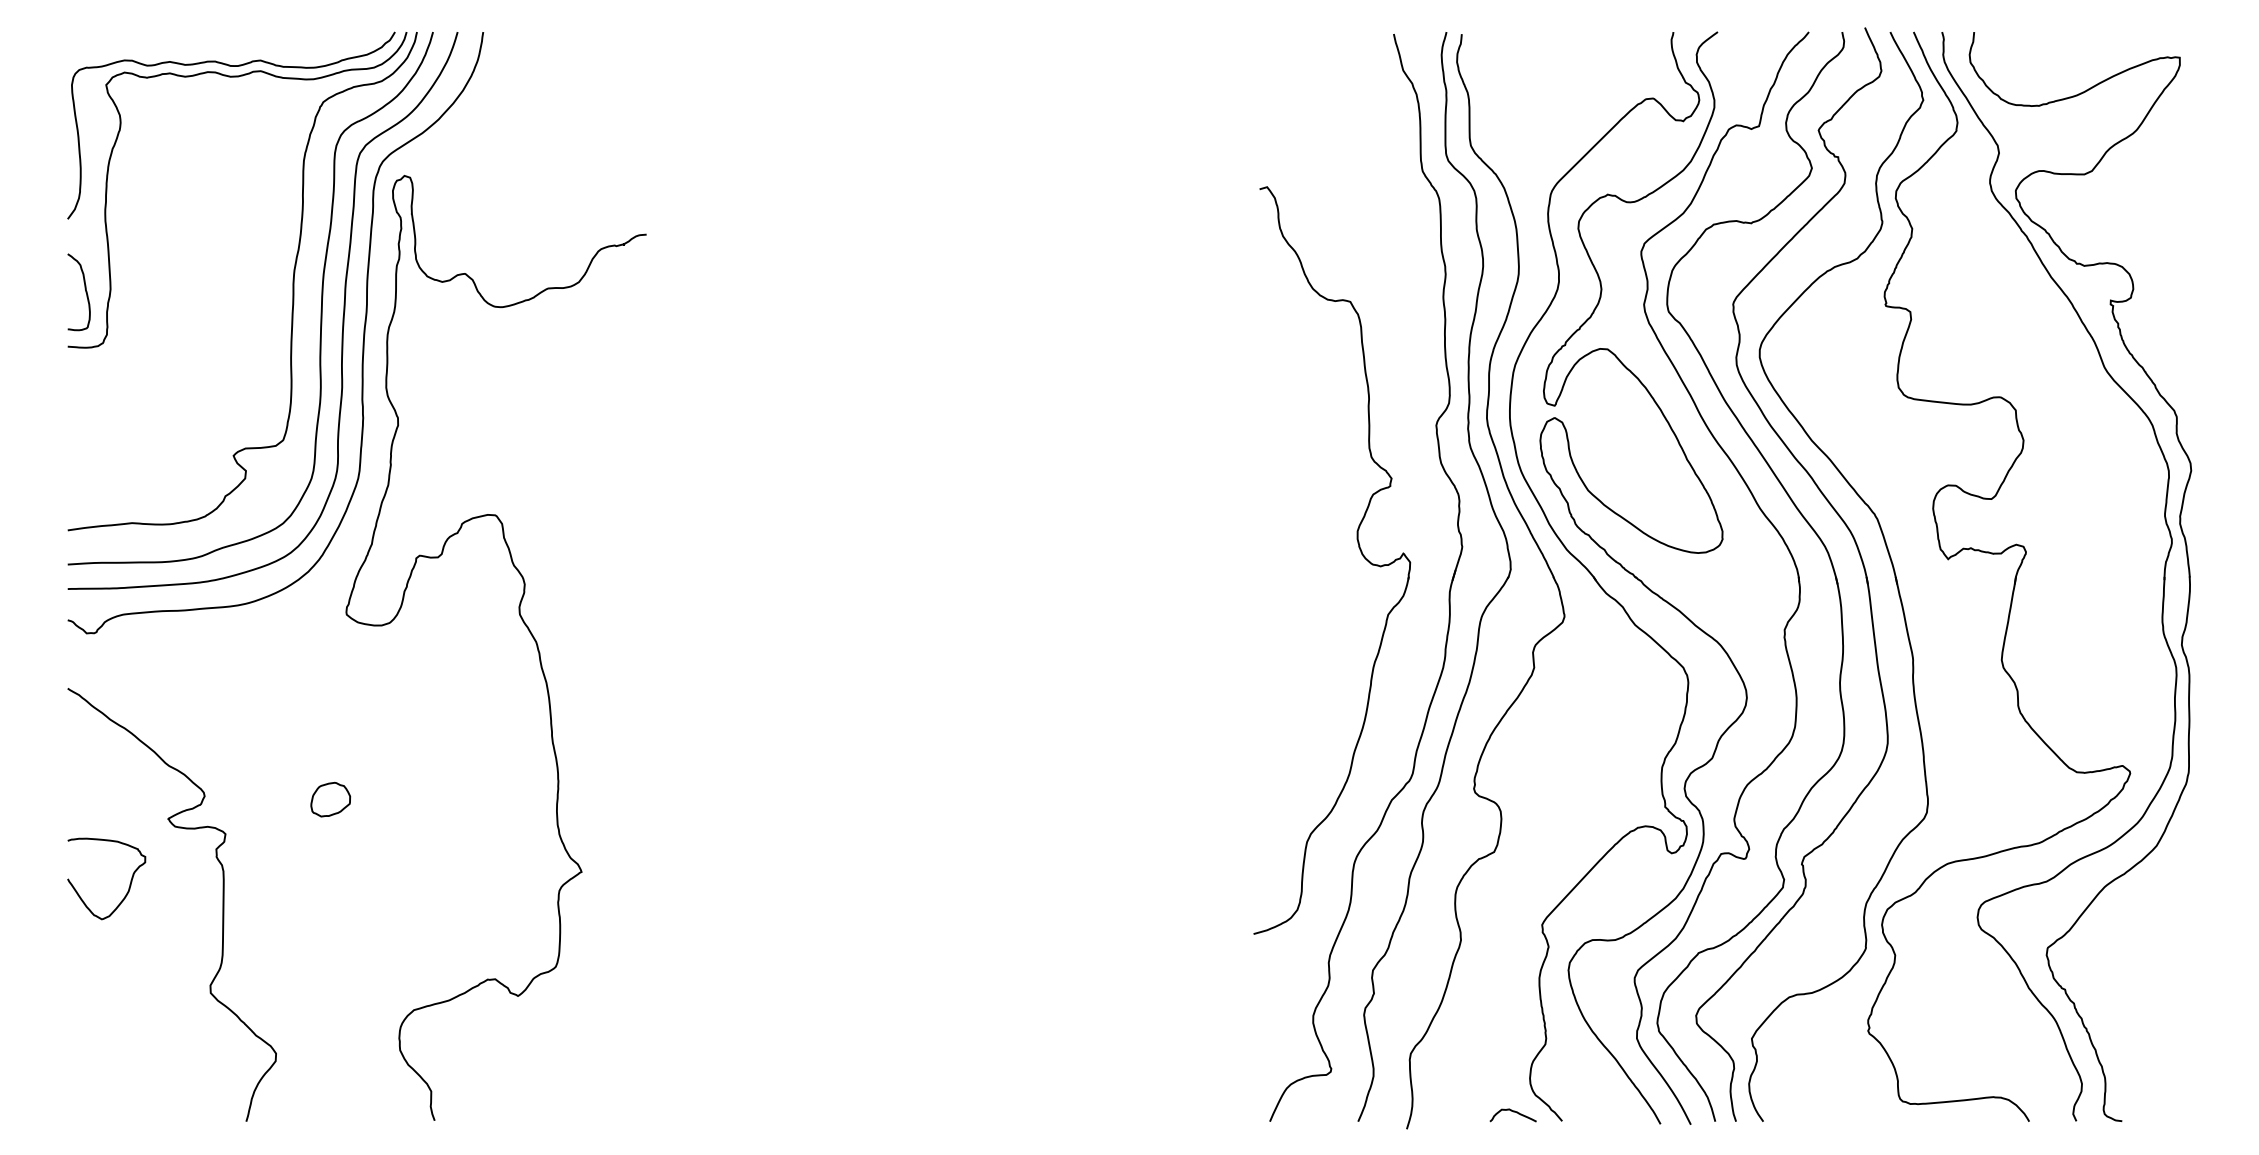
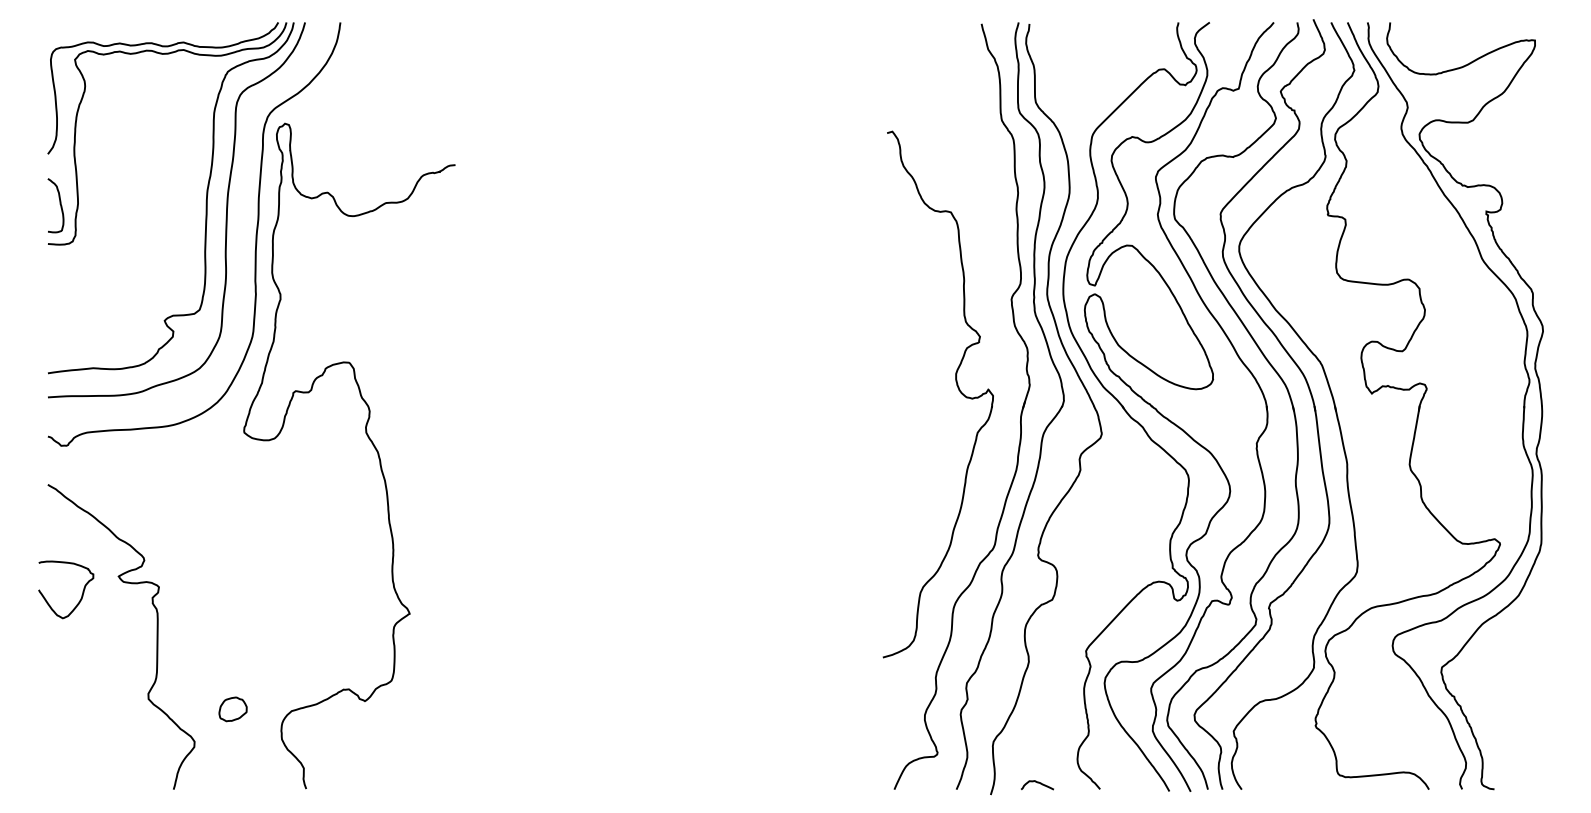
curve: (342, 316) -> (241, 222), removed
part: (330, 799) -> (232, 709), moved
curve: (129, 884) -> (82, 593), moved
curve: (1513, 1112) -> (1037, 783), moved

